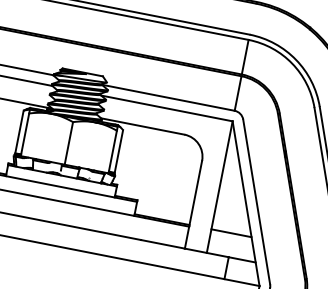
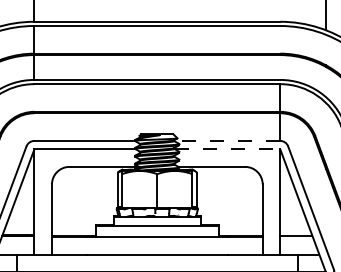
line: (167, 97) -> (226, 140), solid -> dashed
line: (166, 108) -> (227, 149), solid -> dashed

